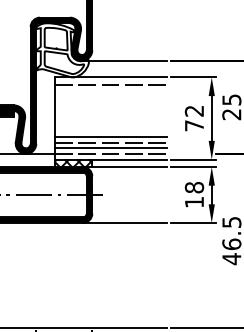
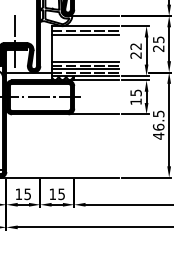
line: (110, 92) -> (85, 35), added
text: (193, 125) -> (135, 55), 72 -> 22
text: (193, 186) -> (135, 92), 18 -> 15

